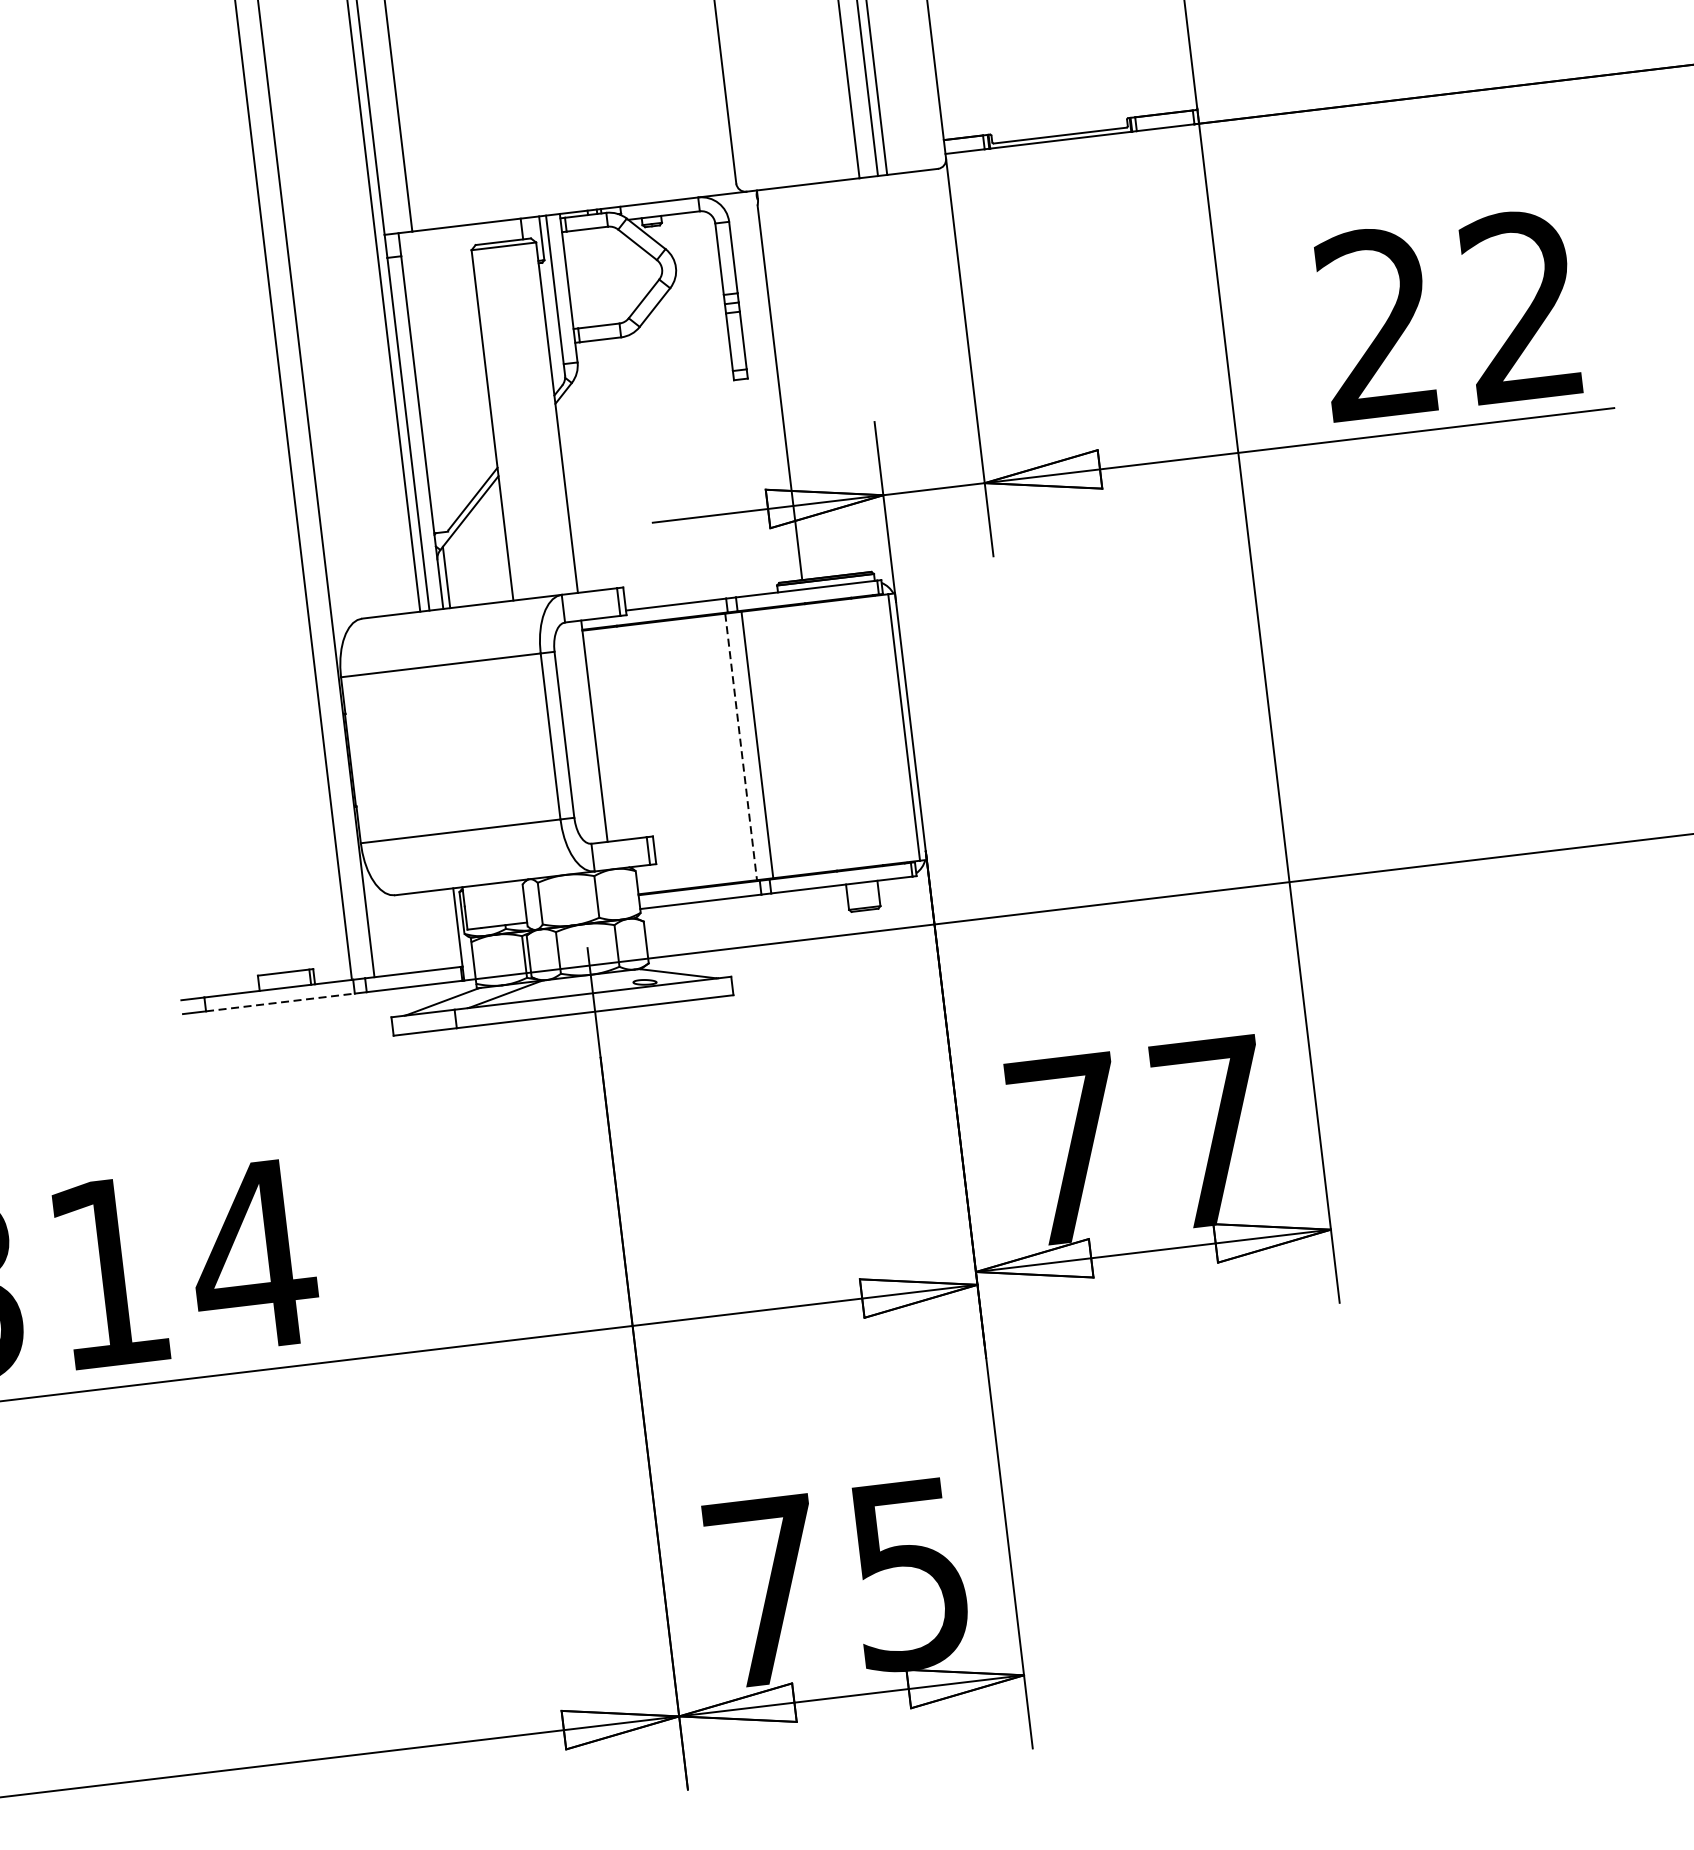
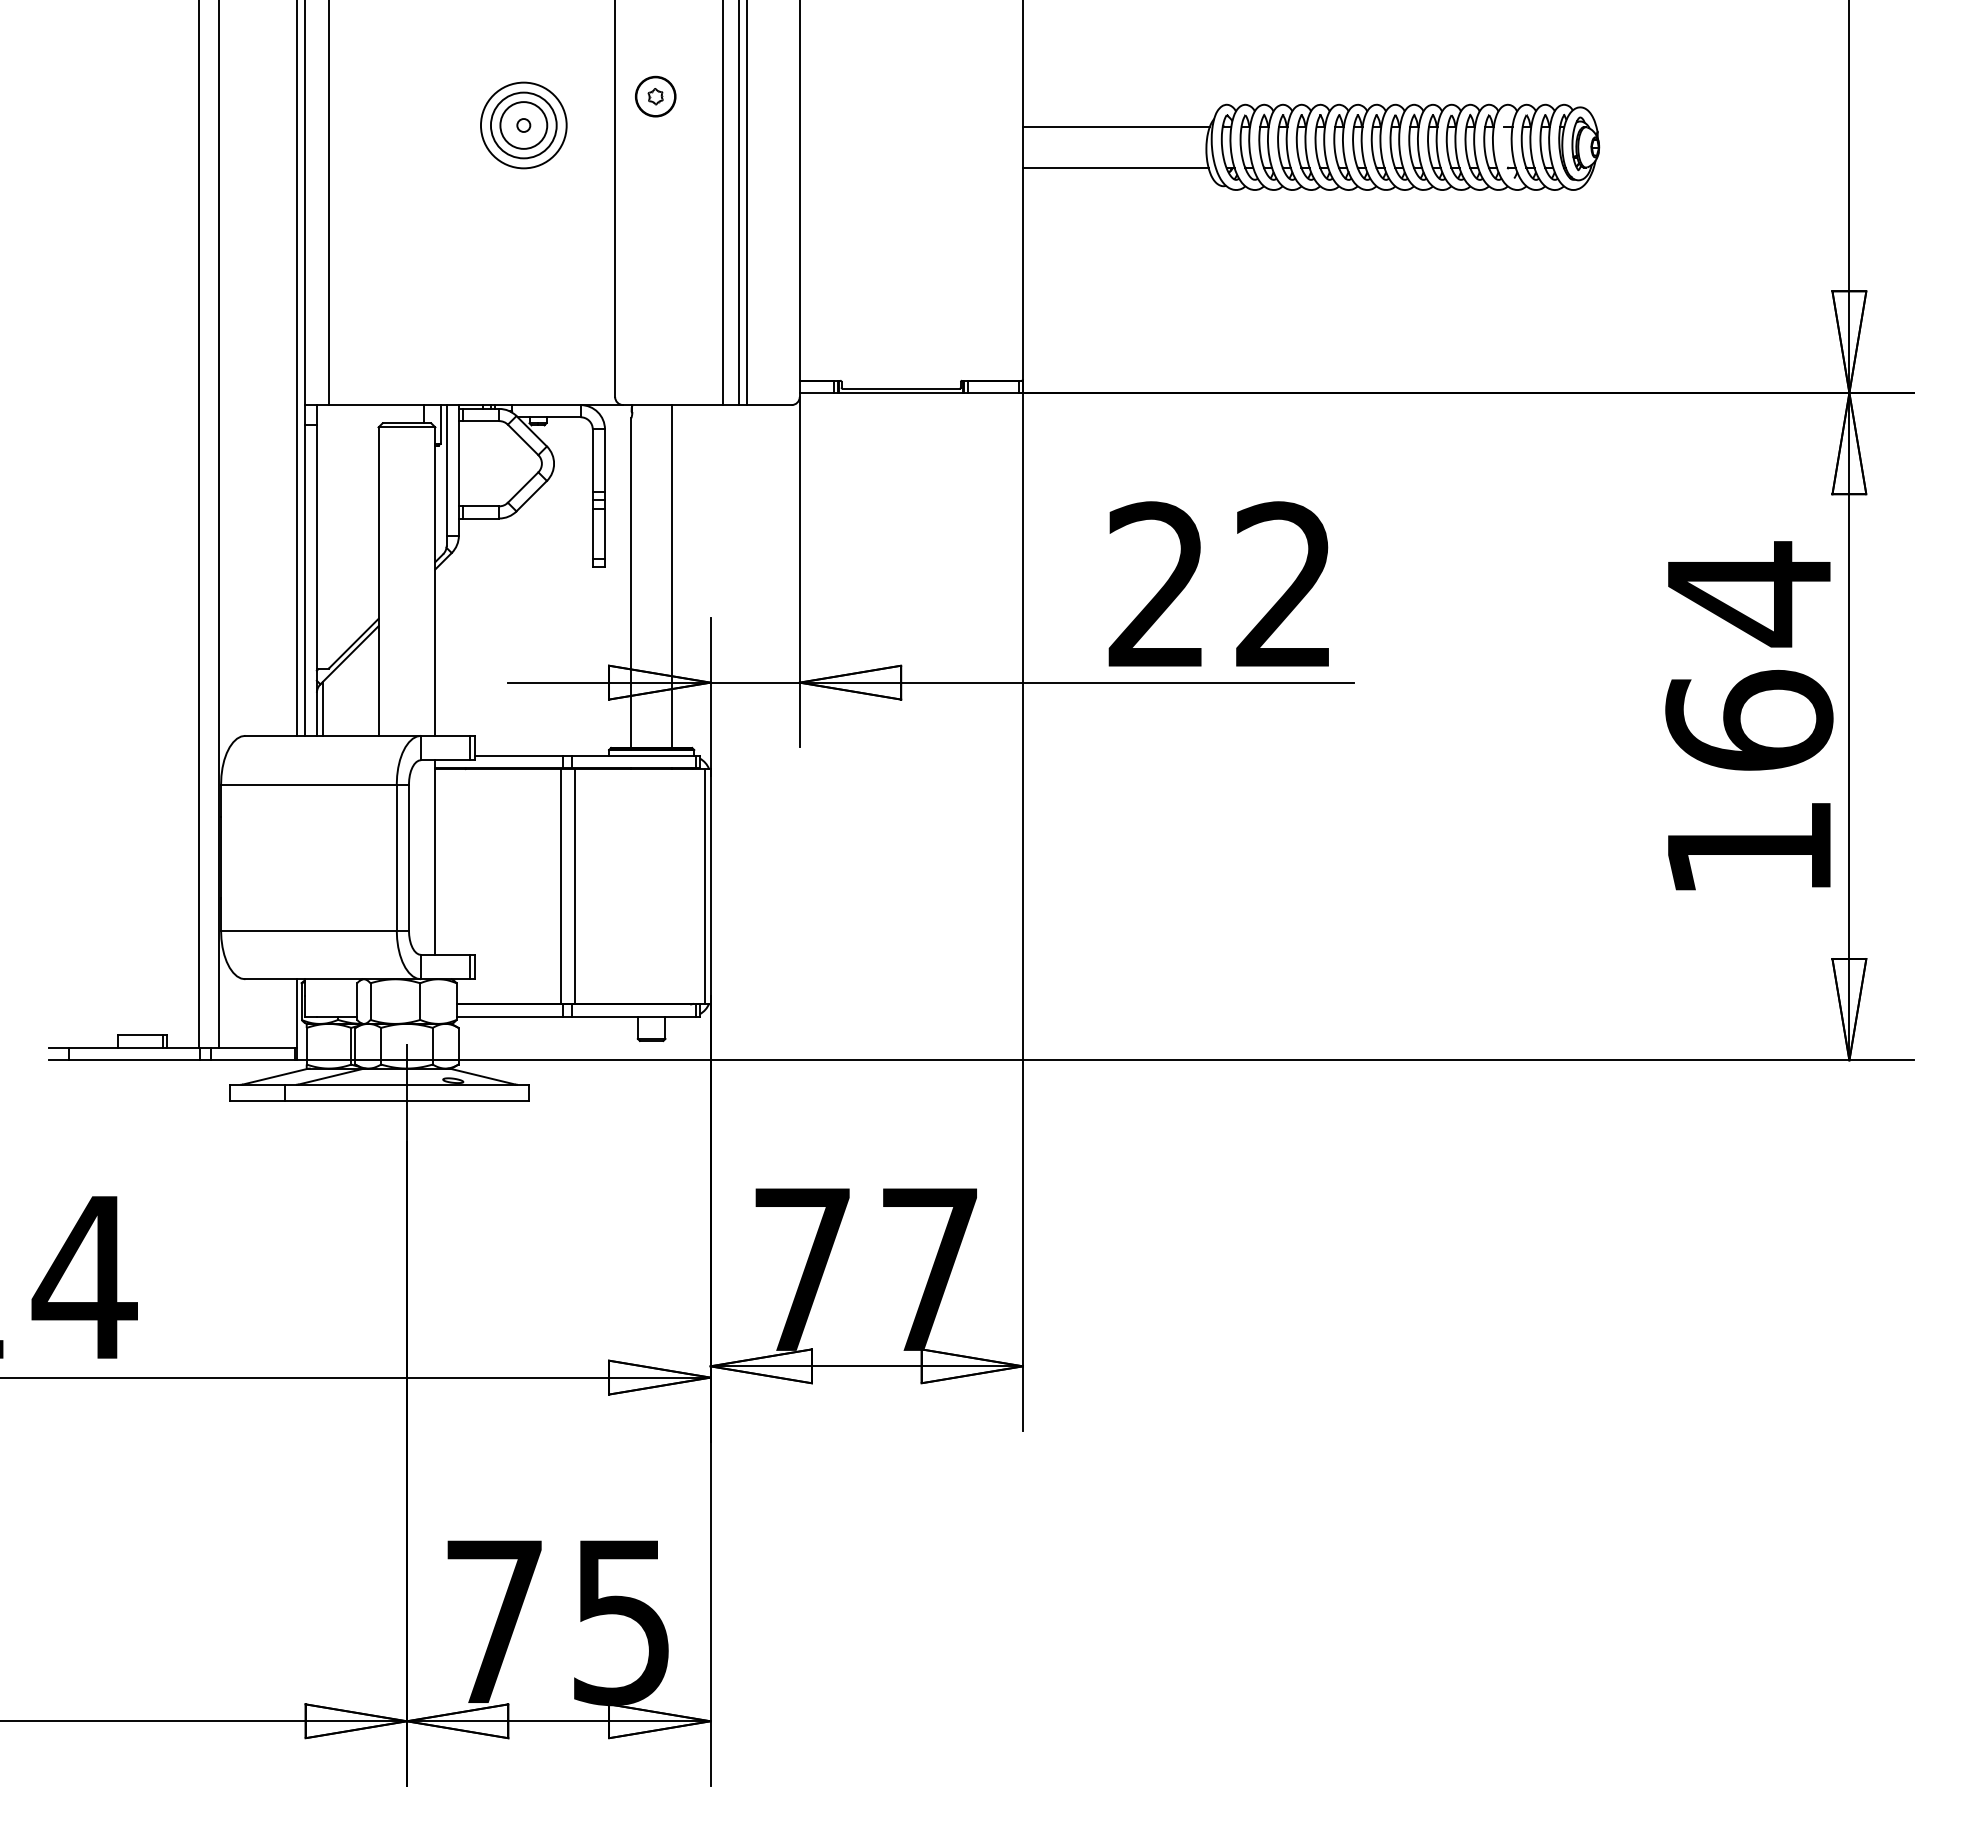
line: (824, 379) -> (671, 576), added
line: (741, 747) -> (561, 886), dashed -> solid
line: (281, 1002) -> (135, 1060), dashed -> solid

